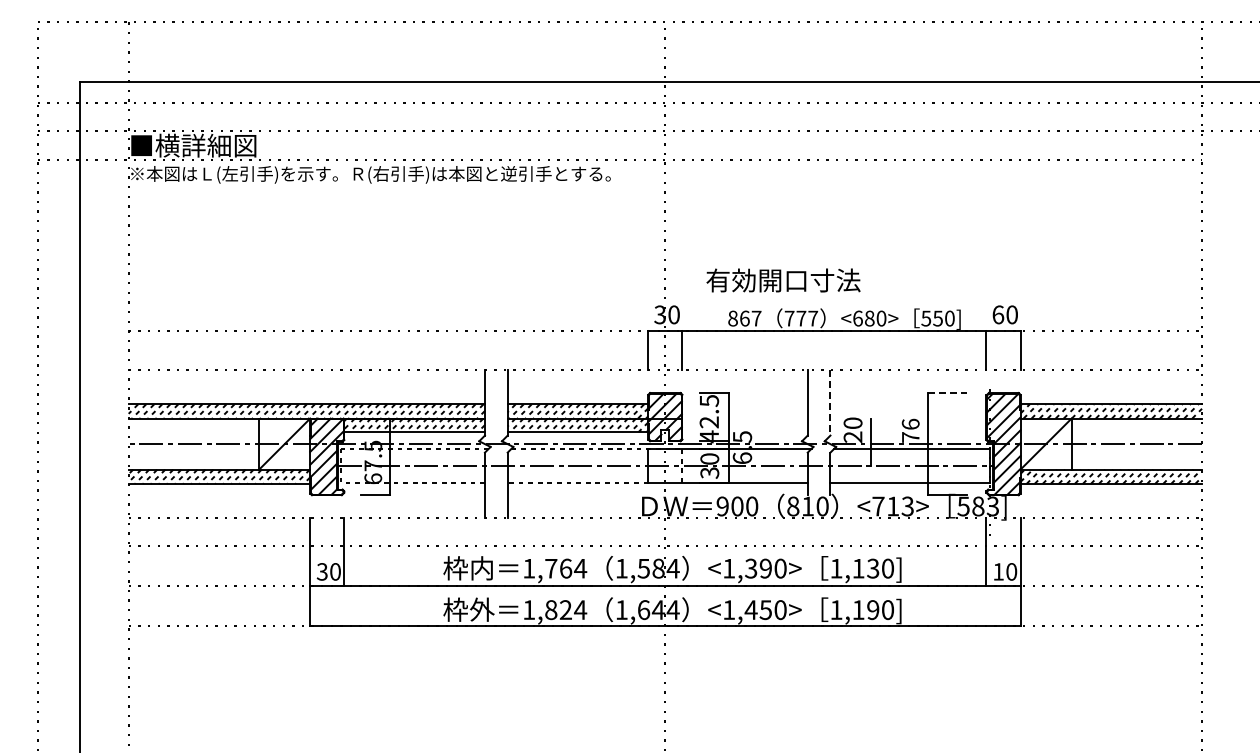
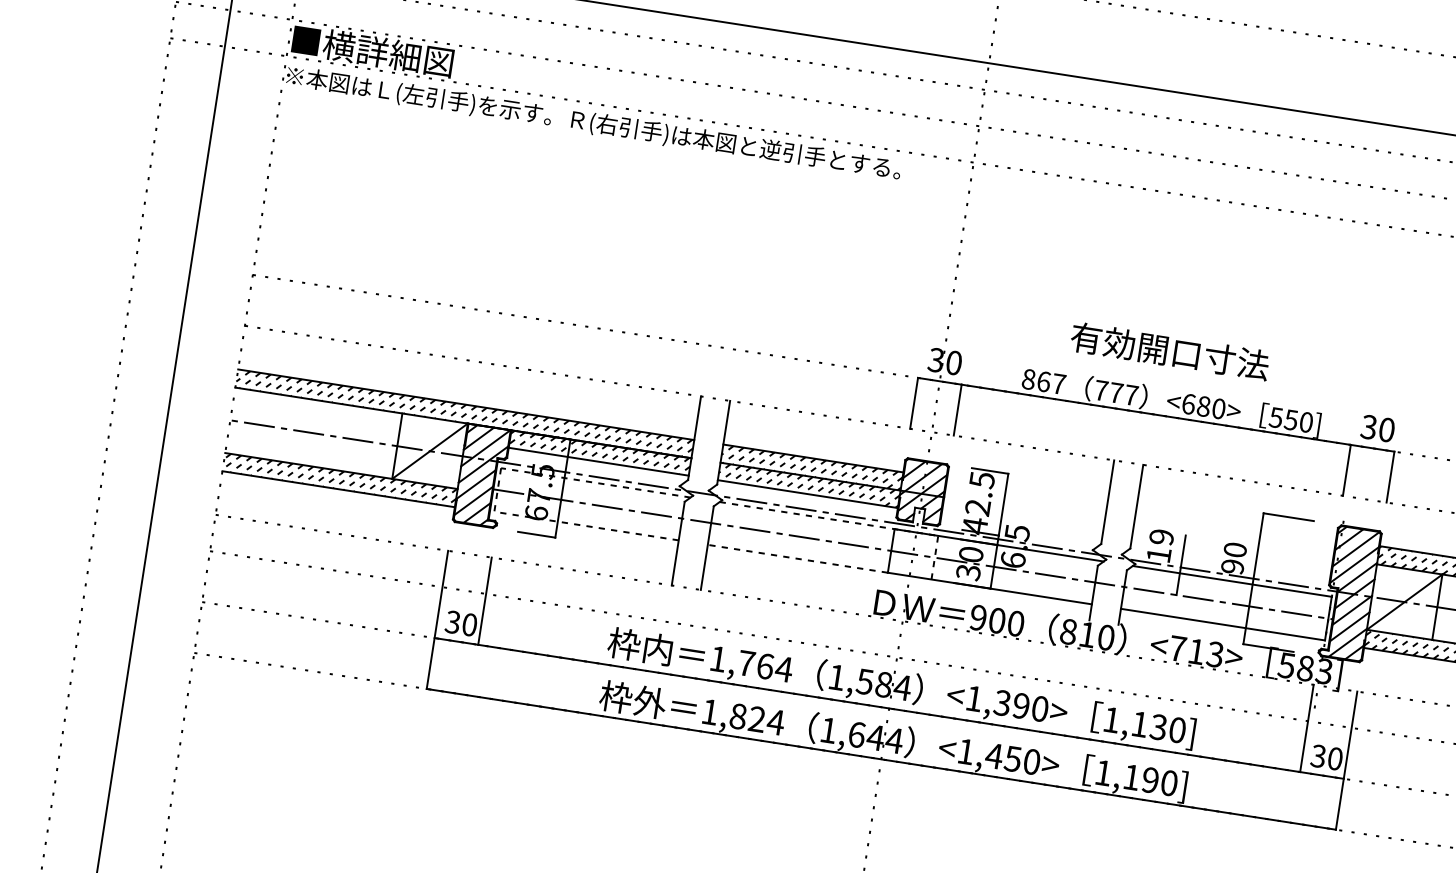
text: (783, 280) -> (1170, 351), moved
text: (998, 314) -> (1369, 426), 60 -> 30
line: (947, 393) -> (1288, 517), dashed -> solid
line: (830, 402) -> (1136, 506), dashed -> solid
text: (852, 429) -> (1159, 545), 20 -> 19
text: (910, 430) -> (1233, 557), 76 -> 90
text: (998, 571) -> (1318, 755), 10 -> 30

